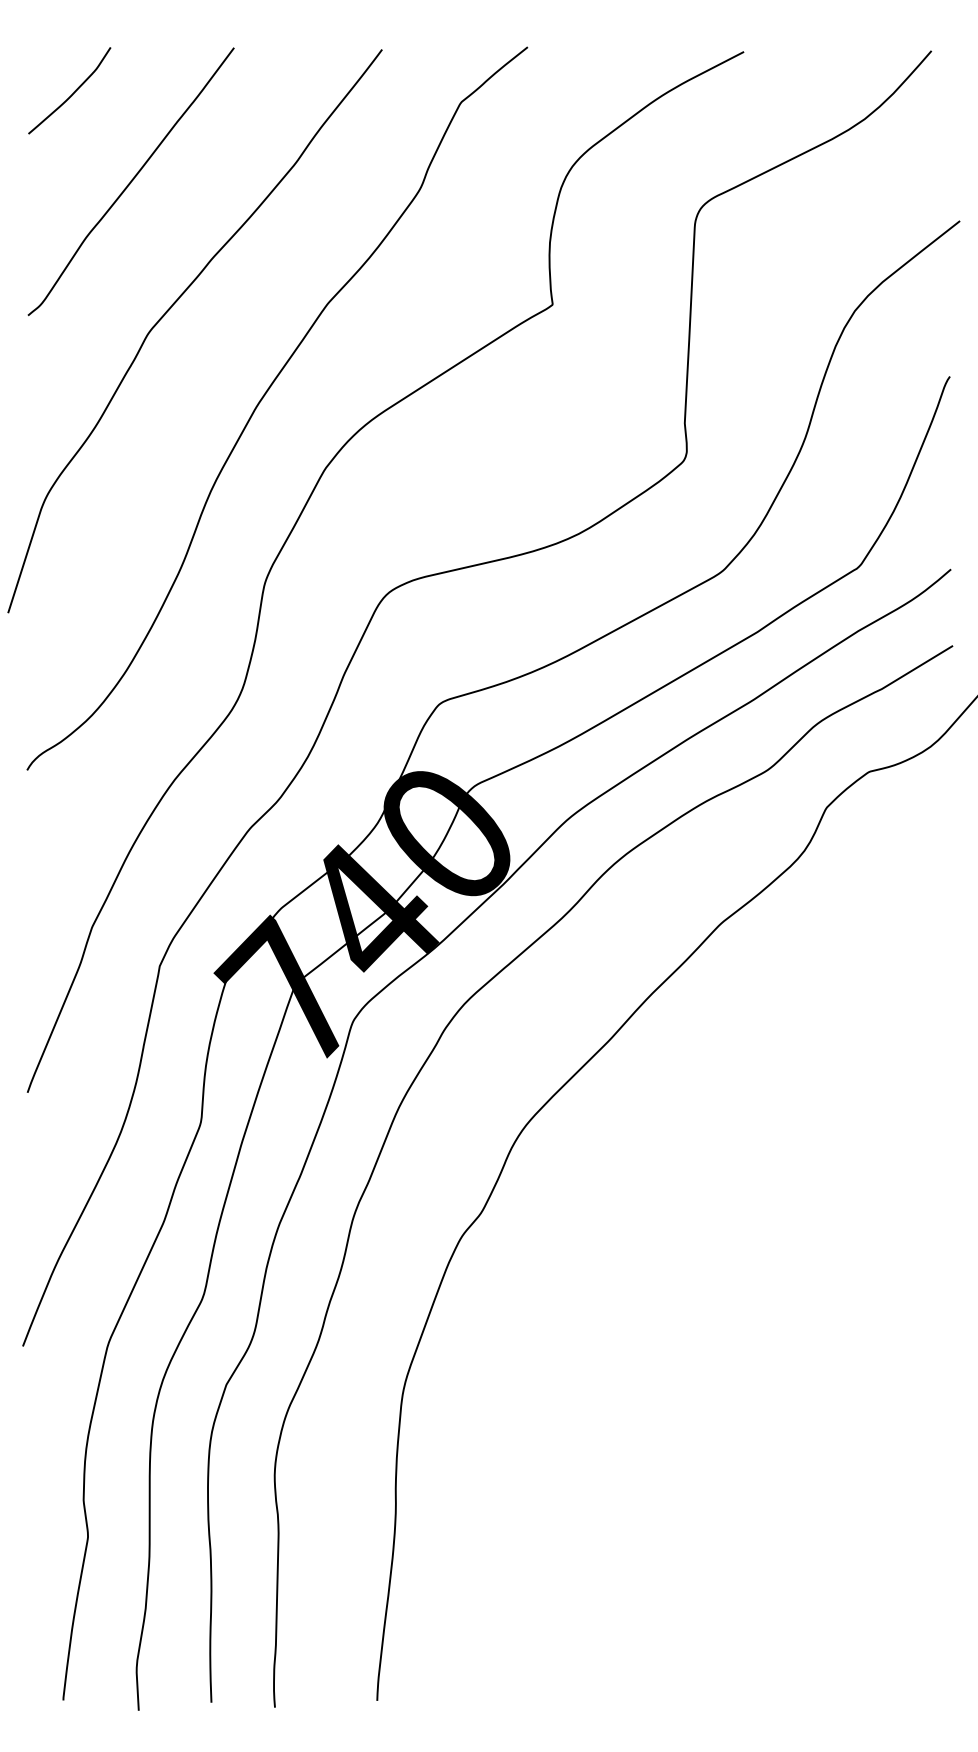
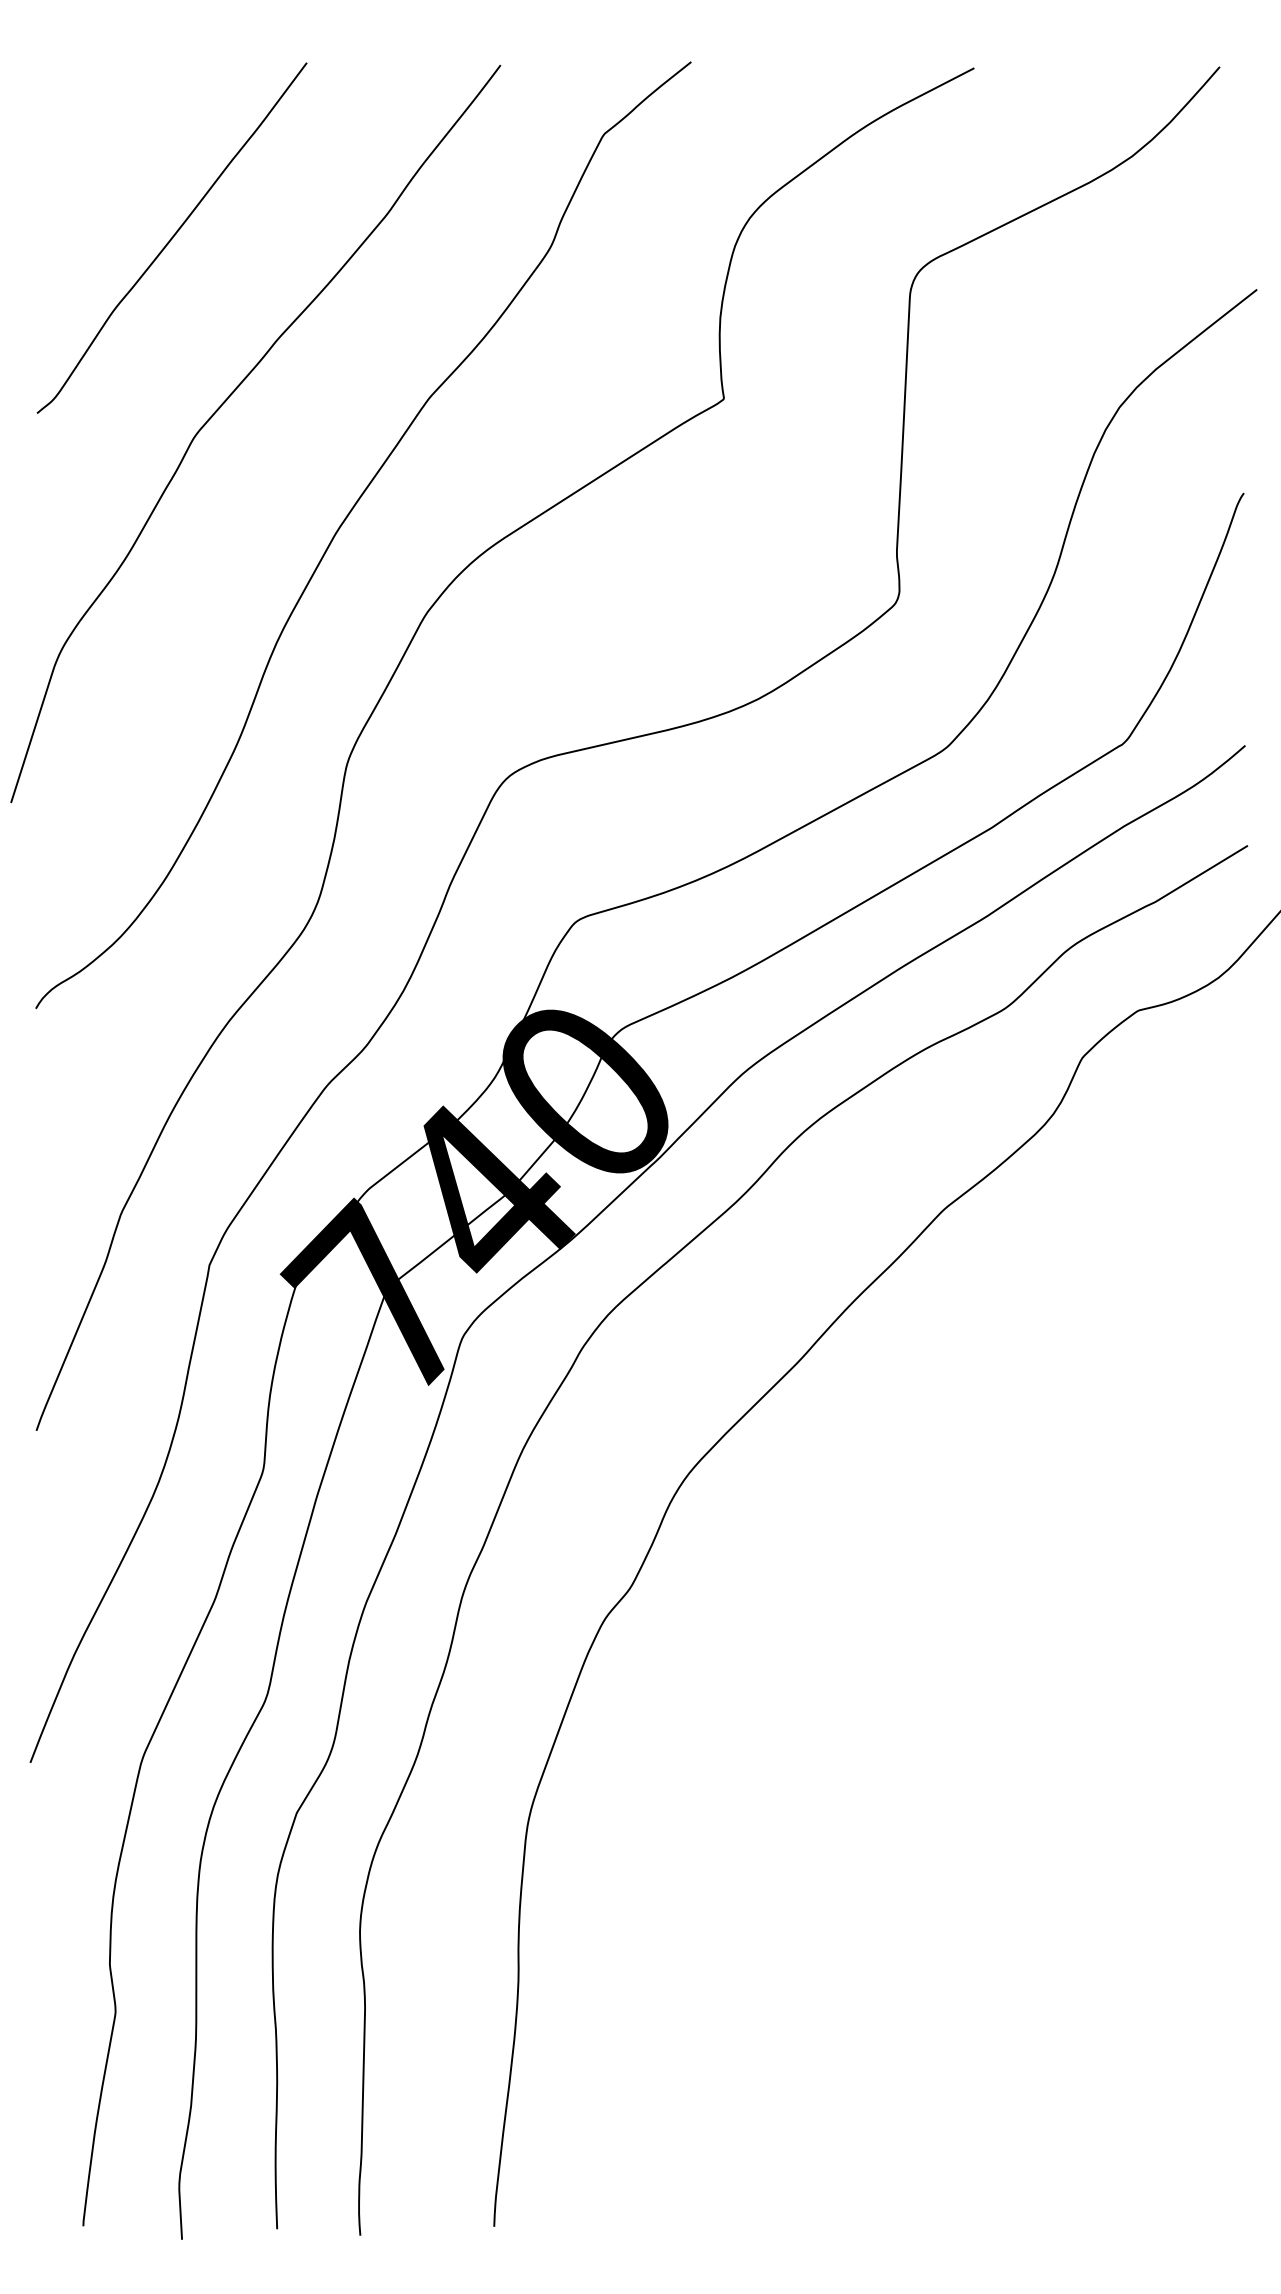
curve: (72, 93) -> (95, 122), removed

